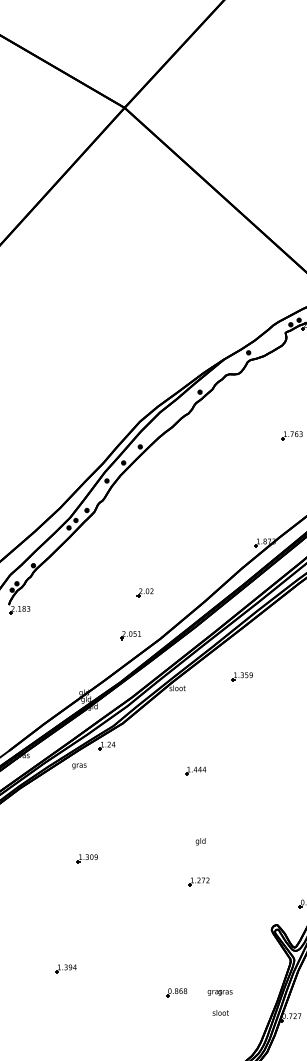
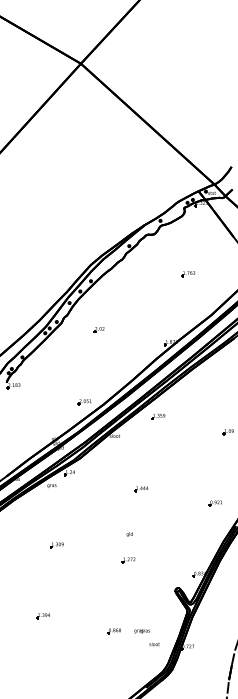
part: (144, 592) -> (98, 329), moved
part: (242, 676) -> (158, 416), moved
part: (194, 771) -> (140, 489), moved
text: (220, 1013) -> (154, 644), moved

